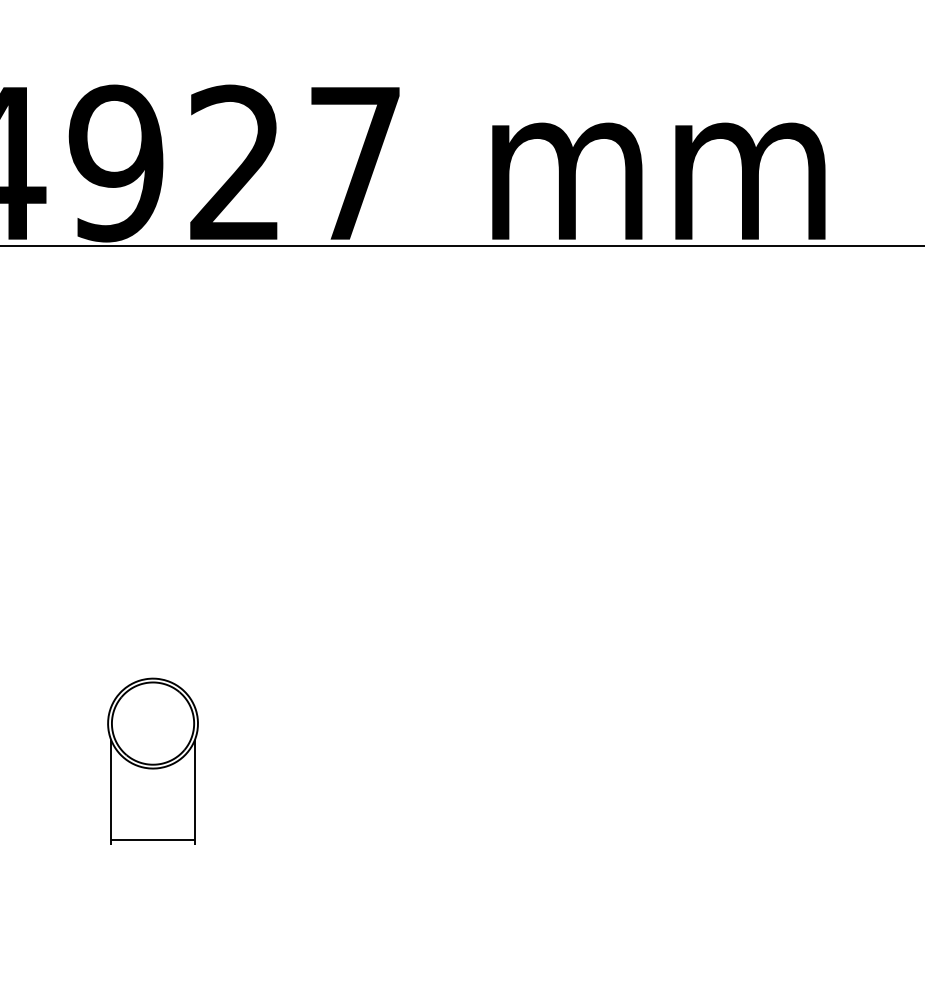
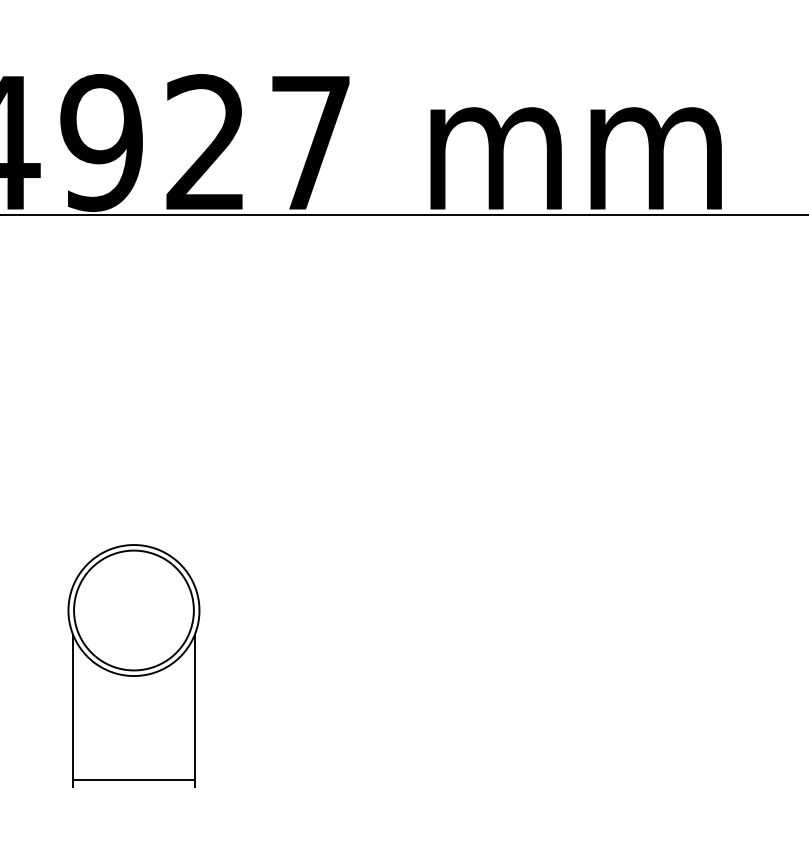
part: (152, 761) -> (133, 665), size x1.67

